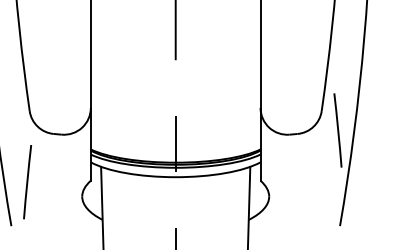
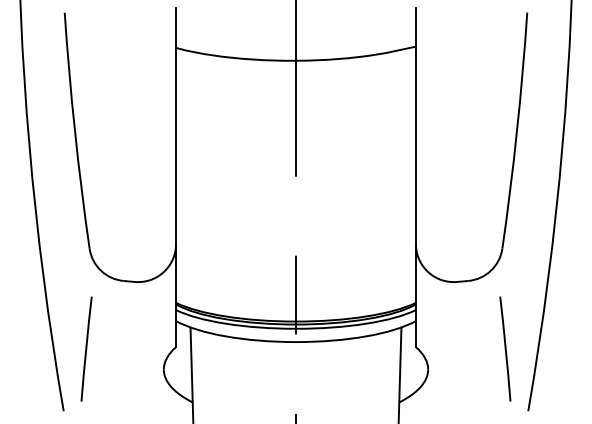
line: (338, 130) -> (505, 348), moved

